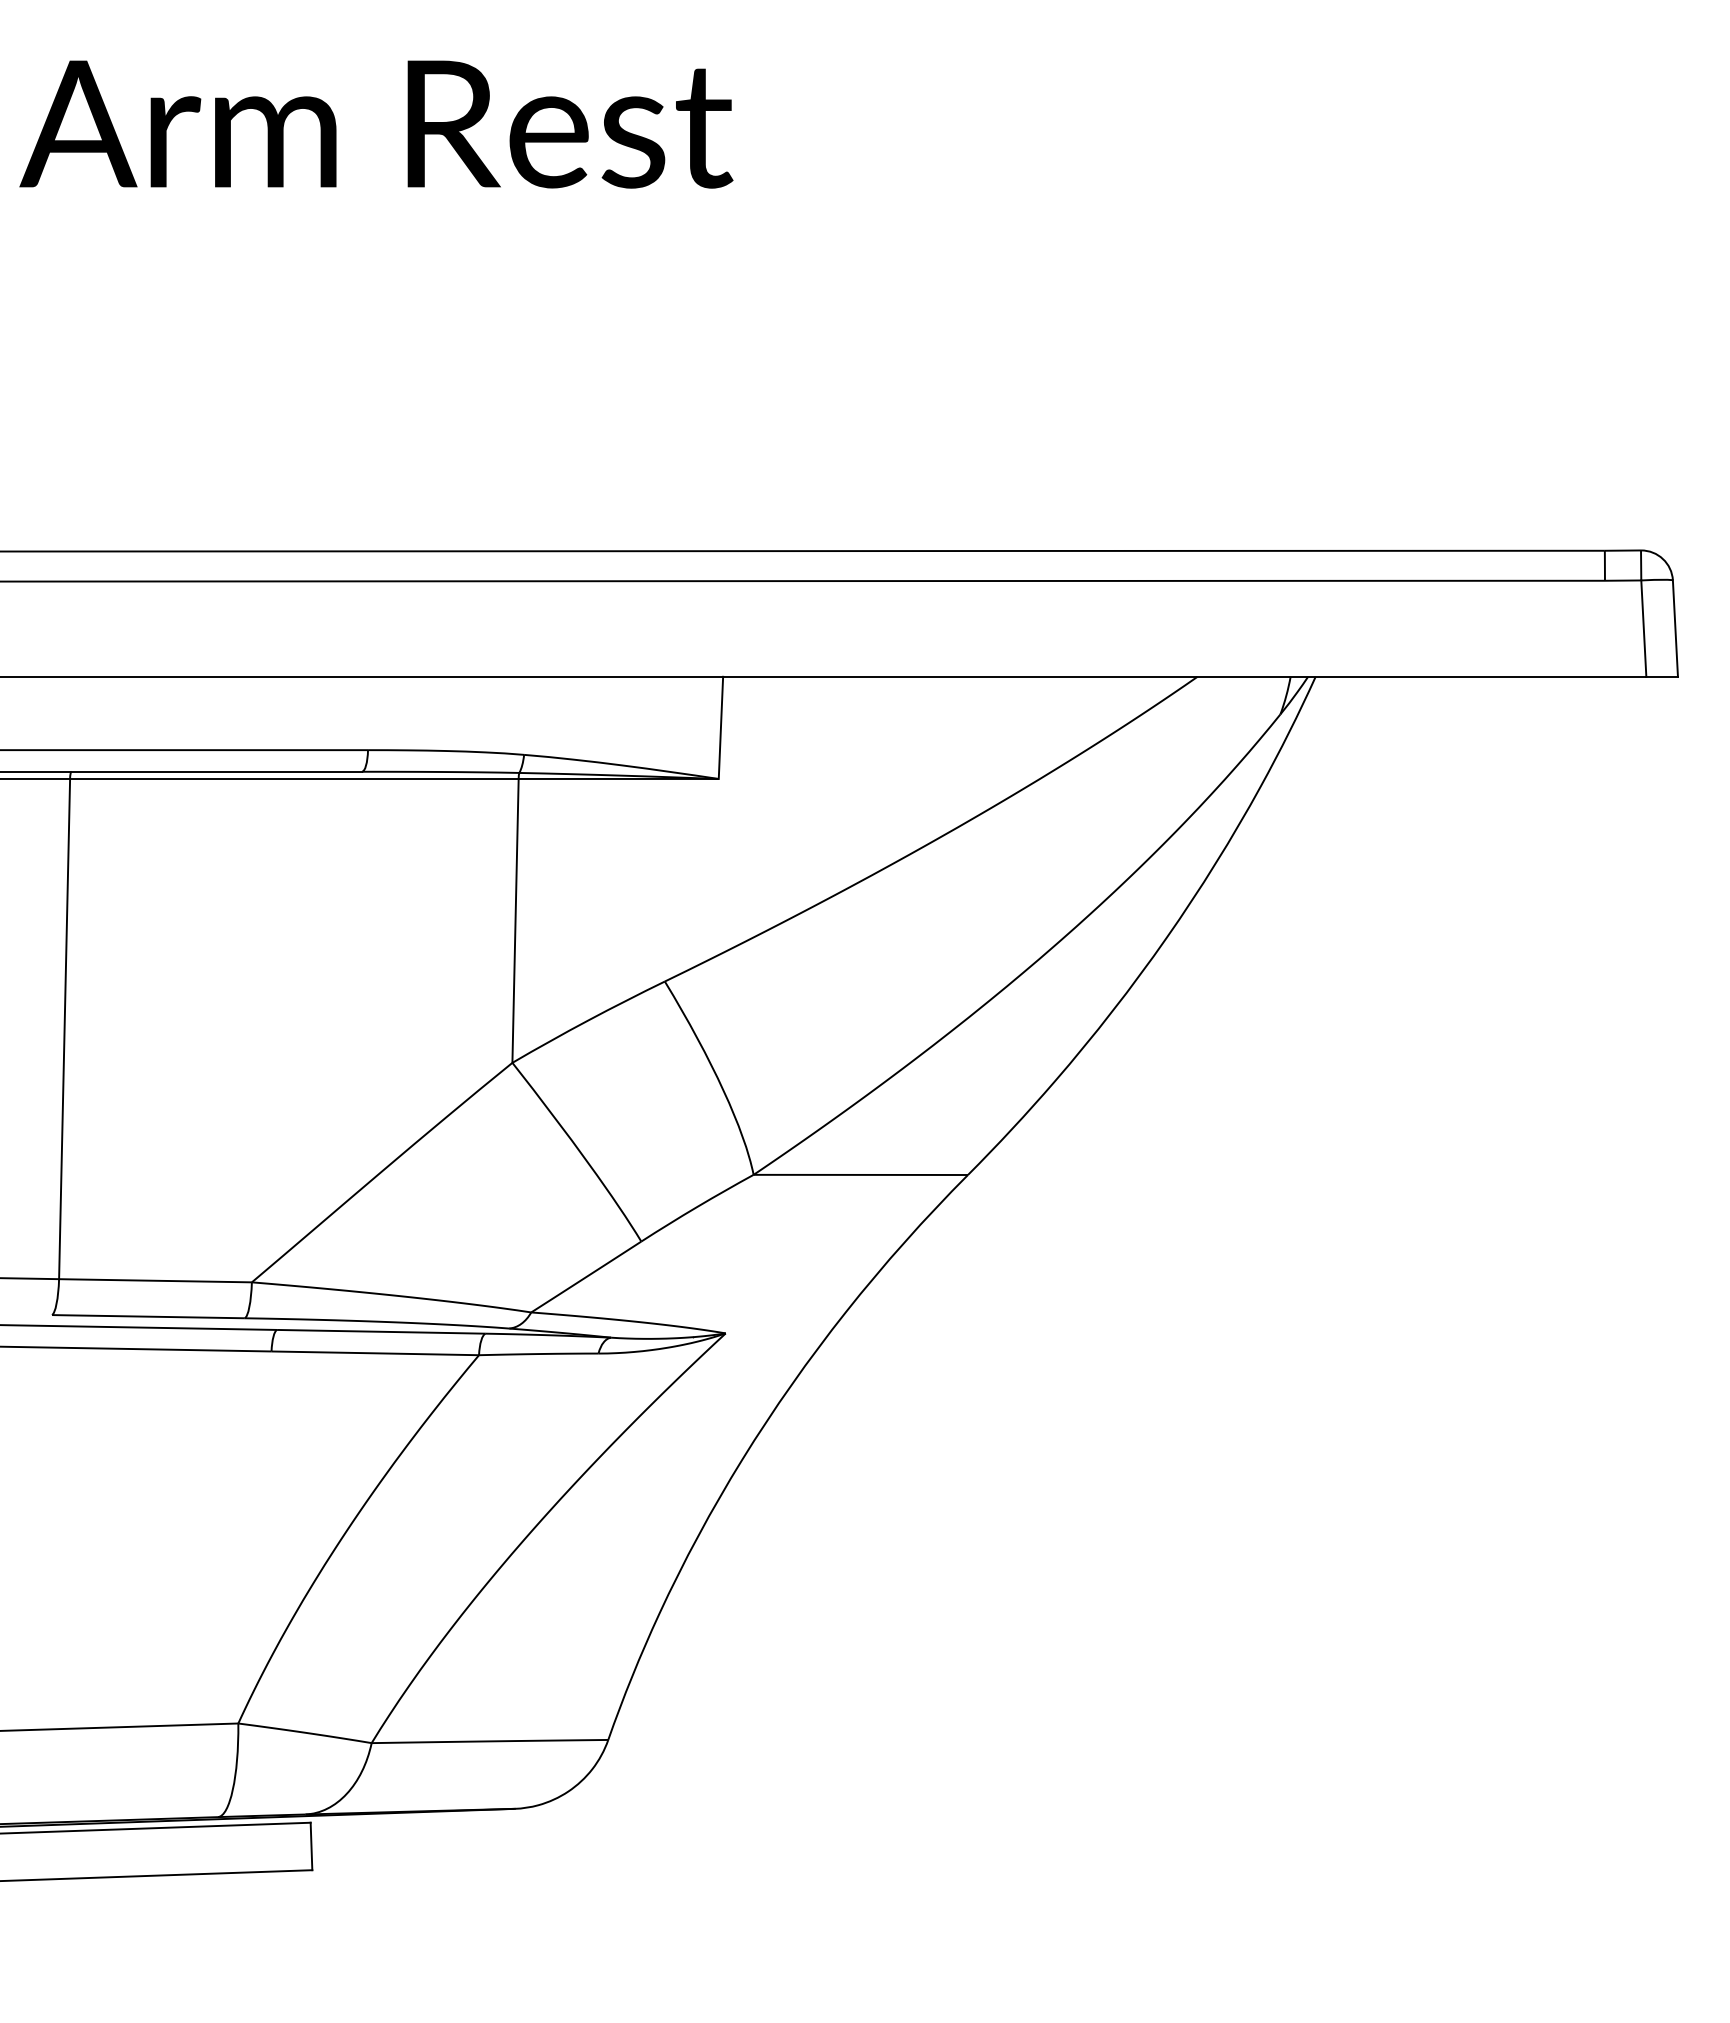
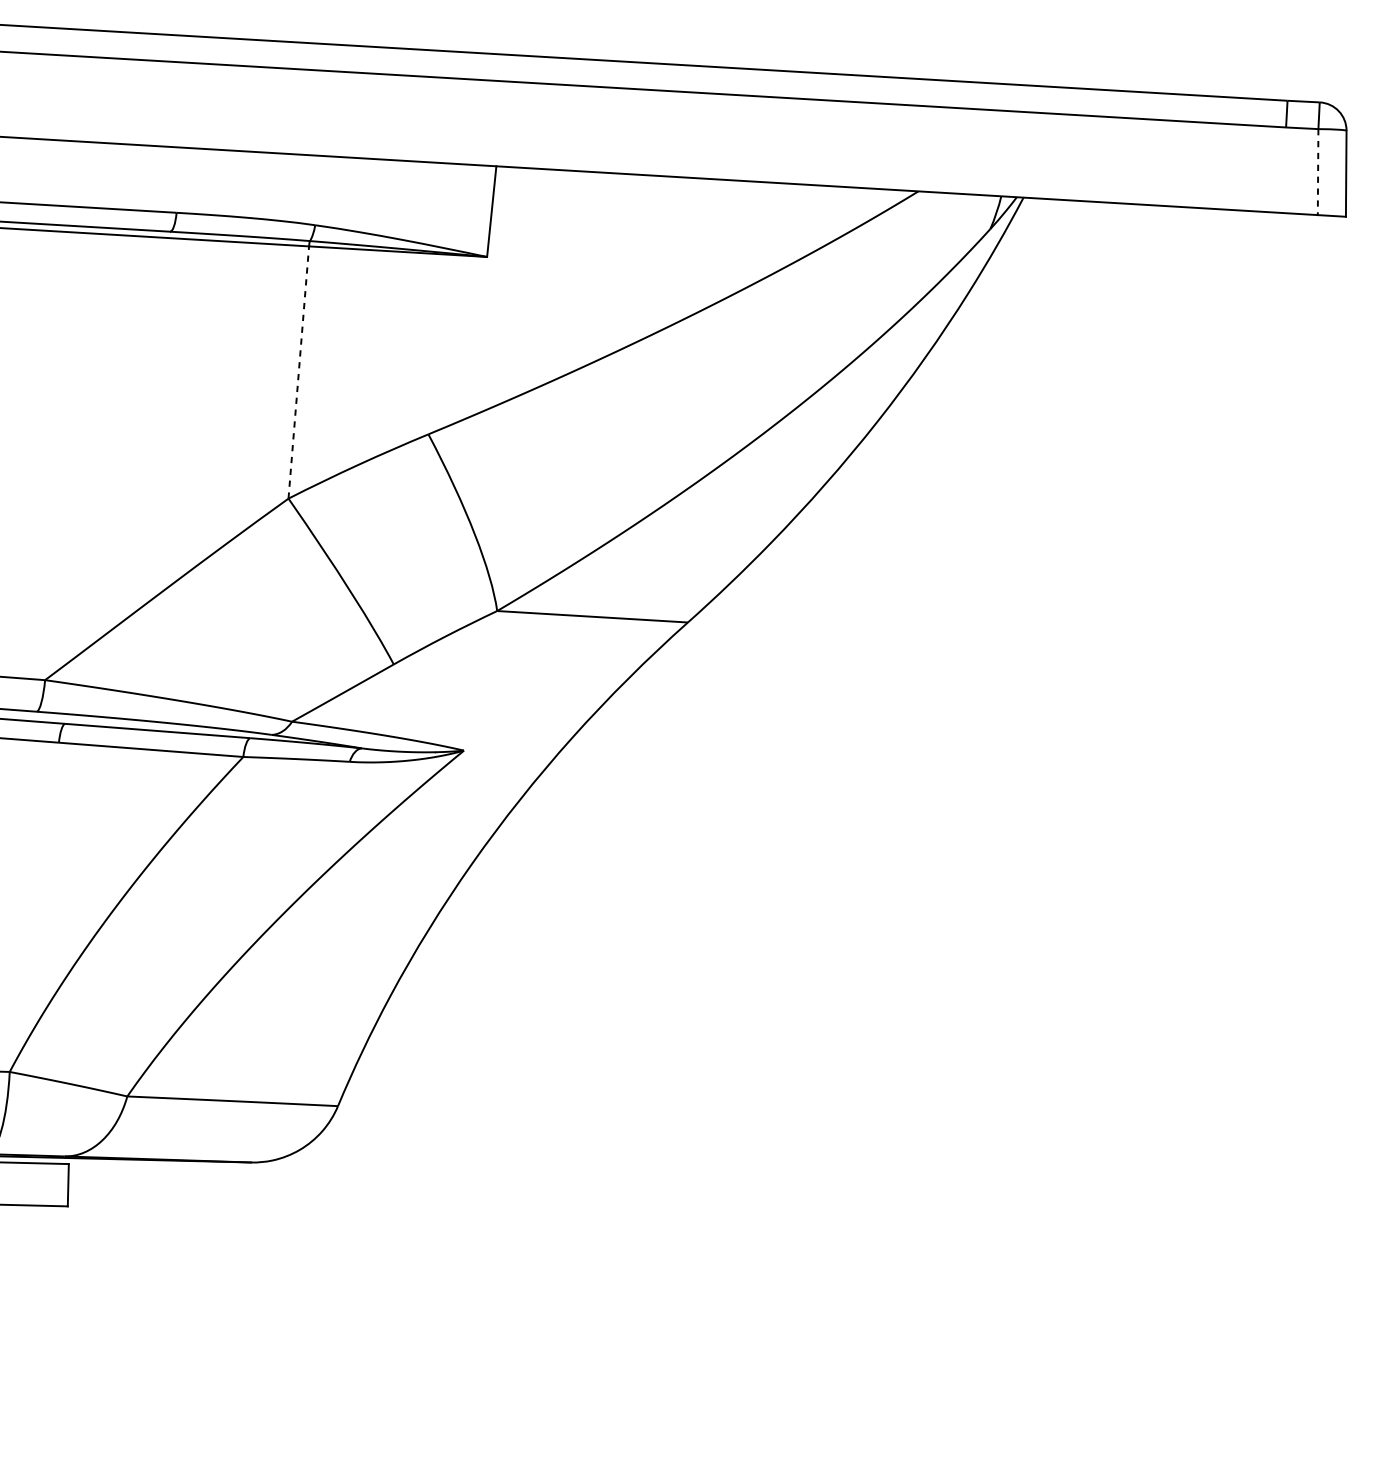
line: (1643, 629) -> (1317, 172), solid -> dashed
line: (515, 920) -> (298, 372), solid -> dashed

